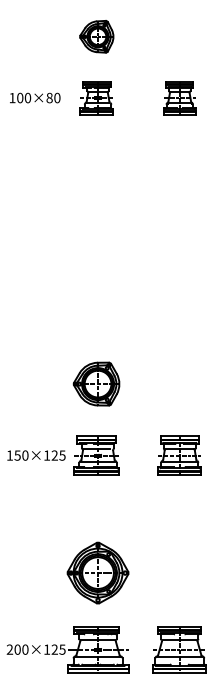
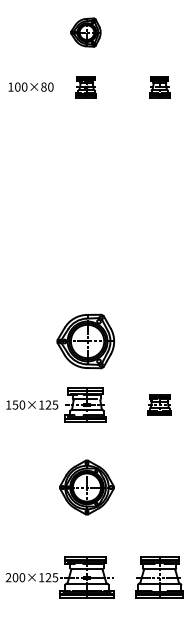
part: (96, 97) -> (85, 86), size x0.7
part: (179, 97) -> (159, 86), size x0.7
part: (96, 384) -> (85, 341), size x1.4
part: (179, 454) -> (159, 404), size x0.6
part: (97, 573) -> (86, 487), moved

